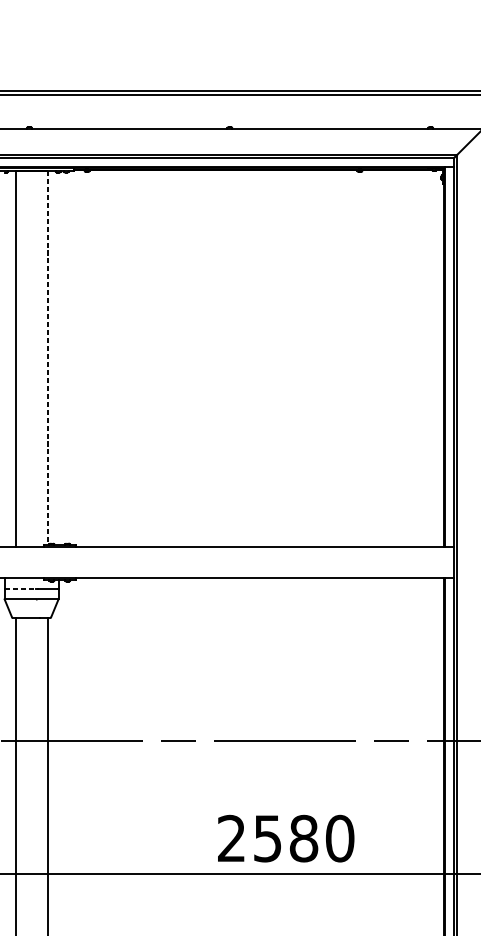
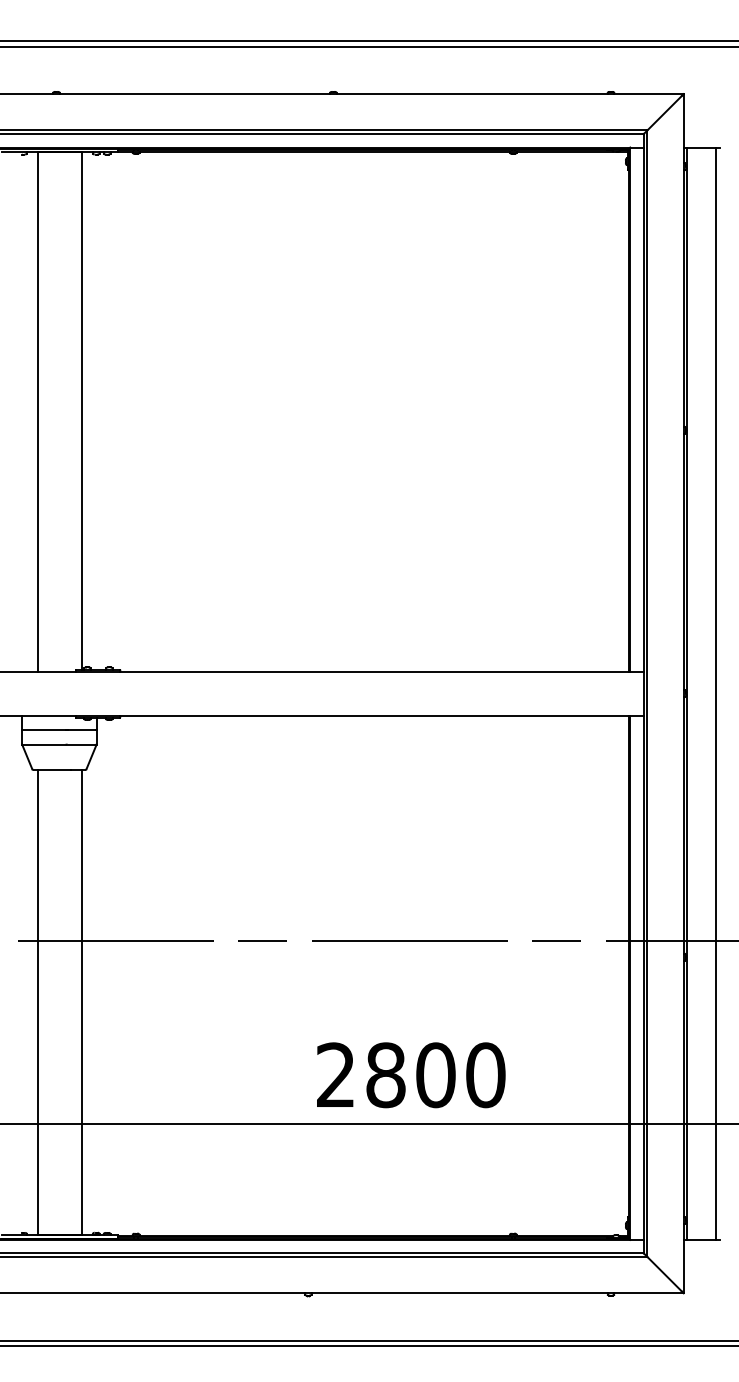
line: (47, 358) -> (81, 411), dashed -> solid
line: (20, 589) -> (44, 730), dashed -> solid
text: (285, 838) -> (410, 1075), 2580 -> 2800

